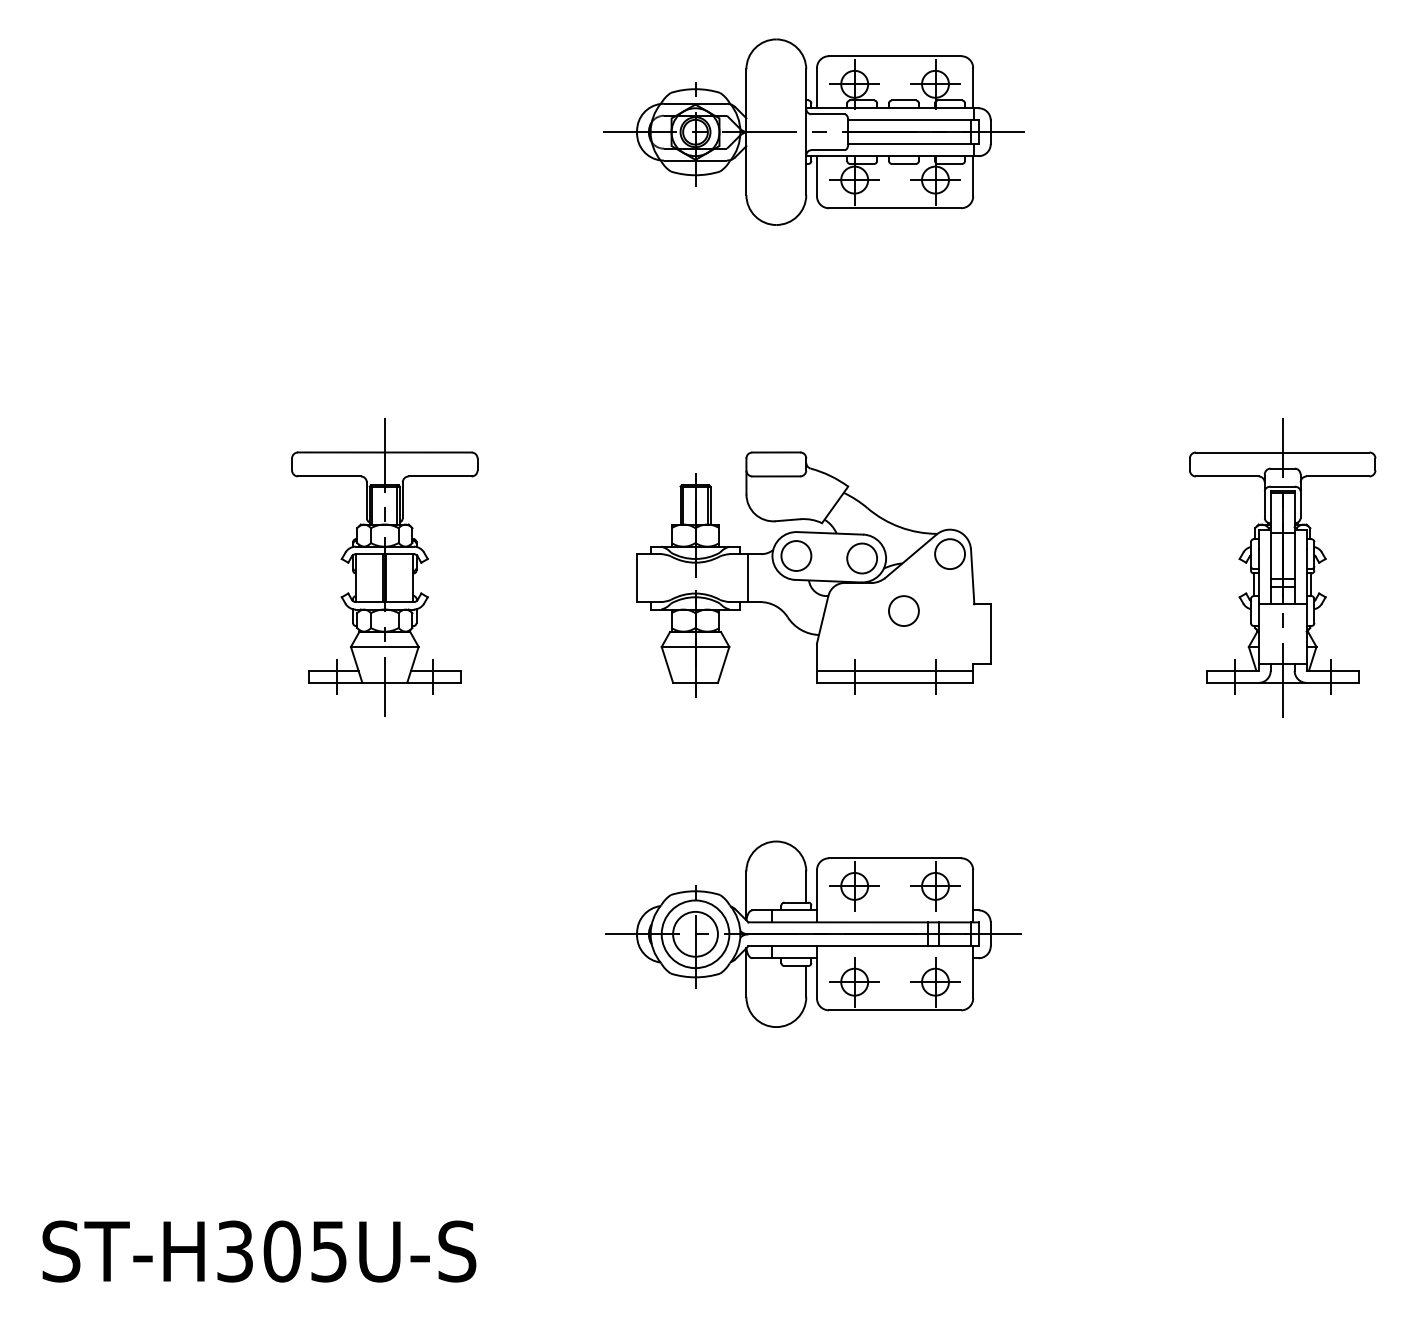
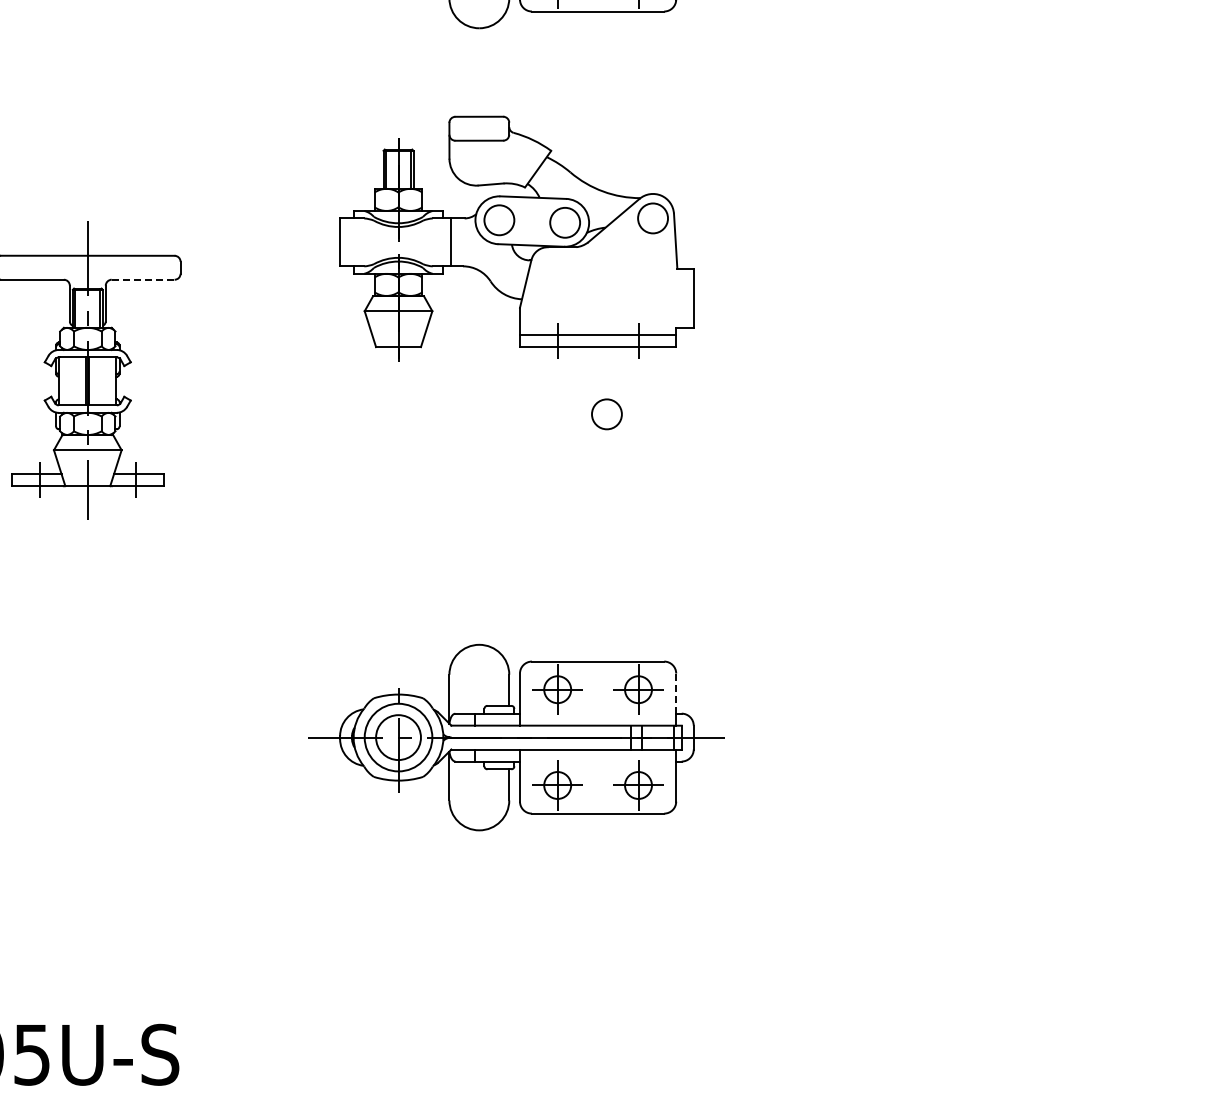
line: (440, 476) -> (143, 279), solid -> dashed
part: (1282, 567) -> (985, 370), removed
part: (813, 574) -> (516, 238), moved
line: (973, 889) -> (676, 692), solid -> dashed

